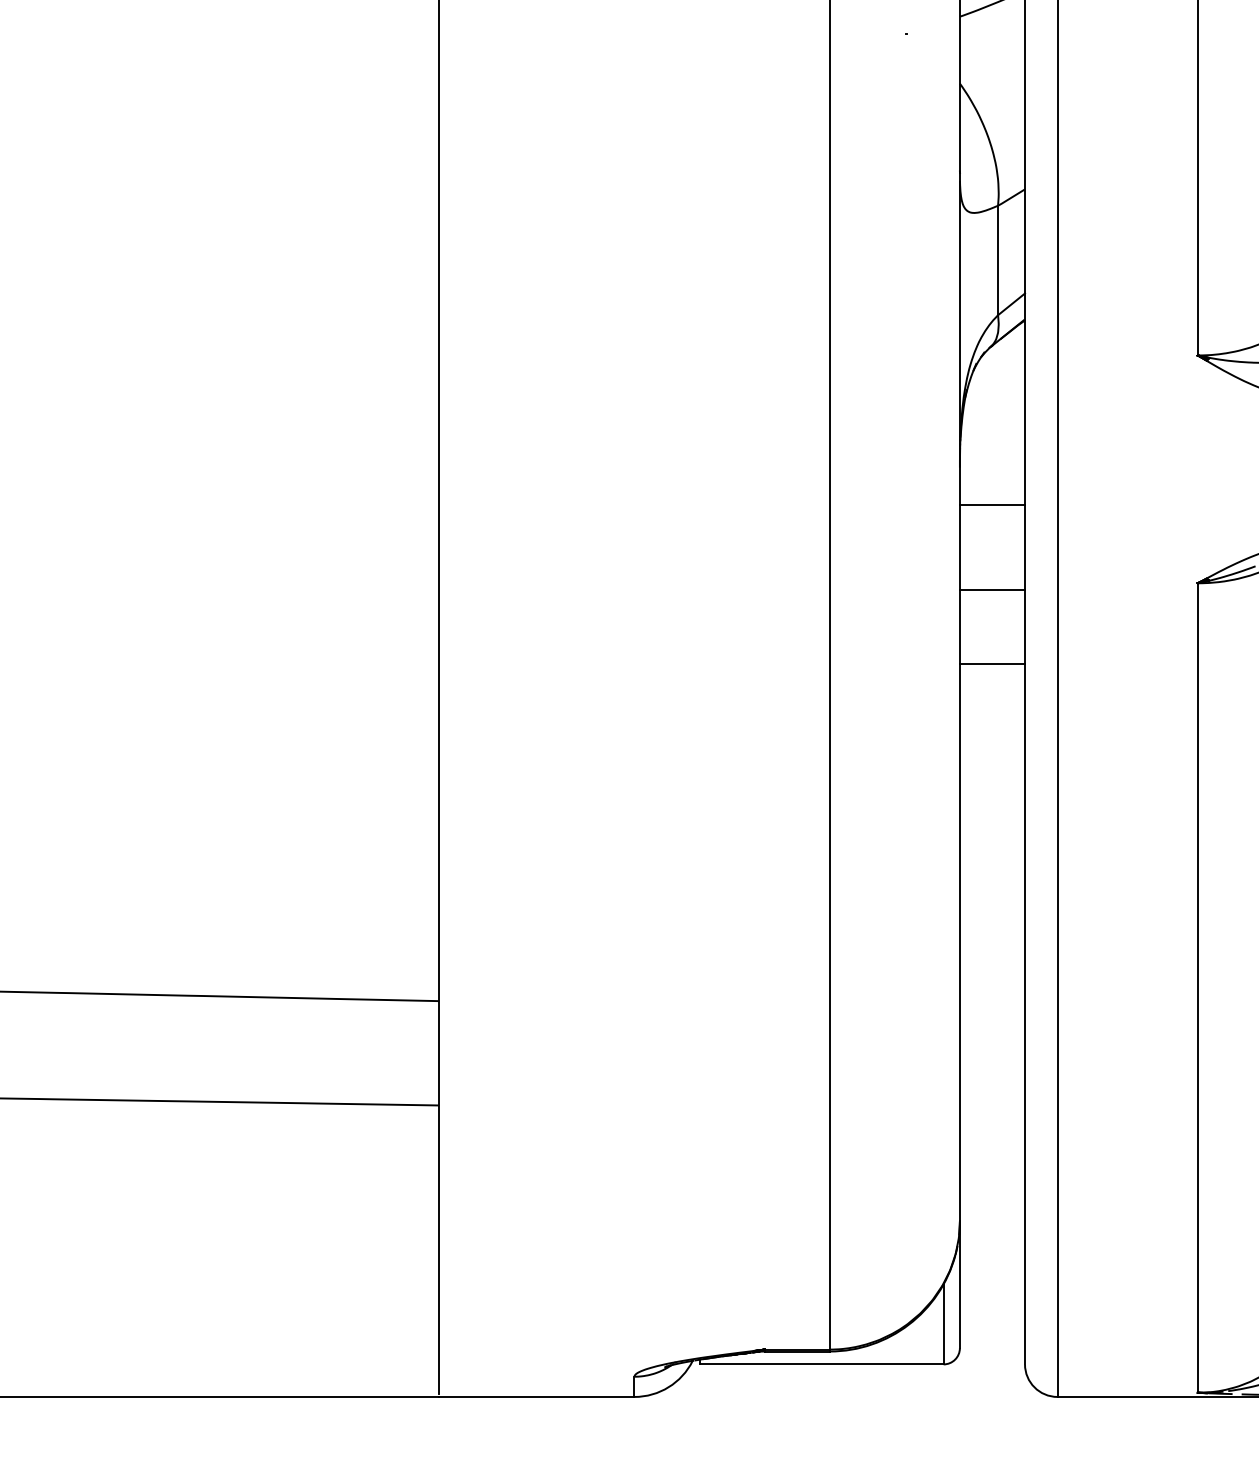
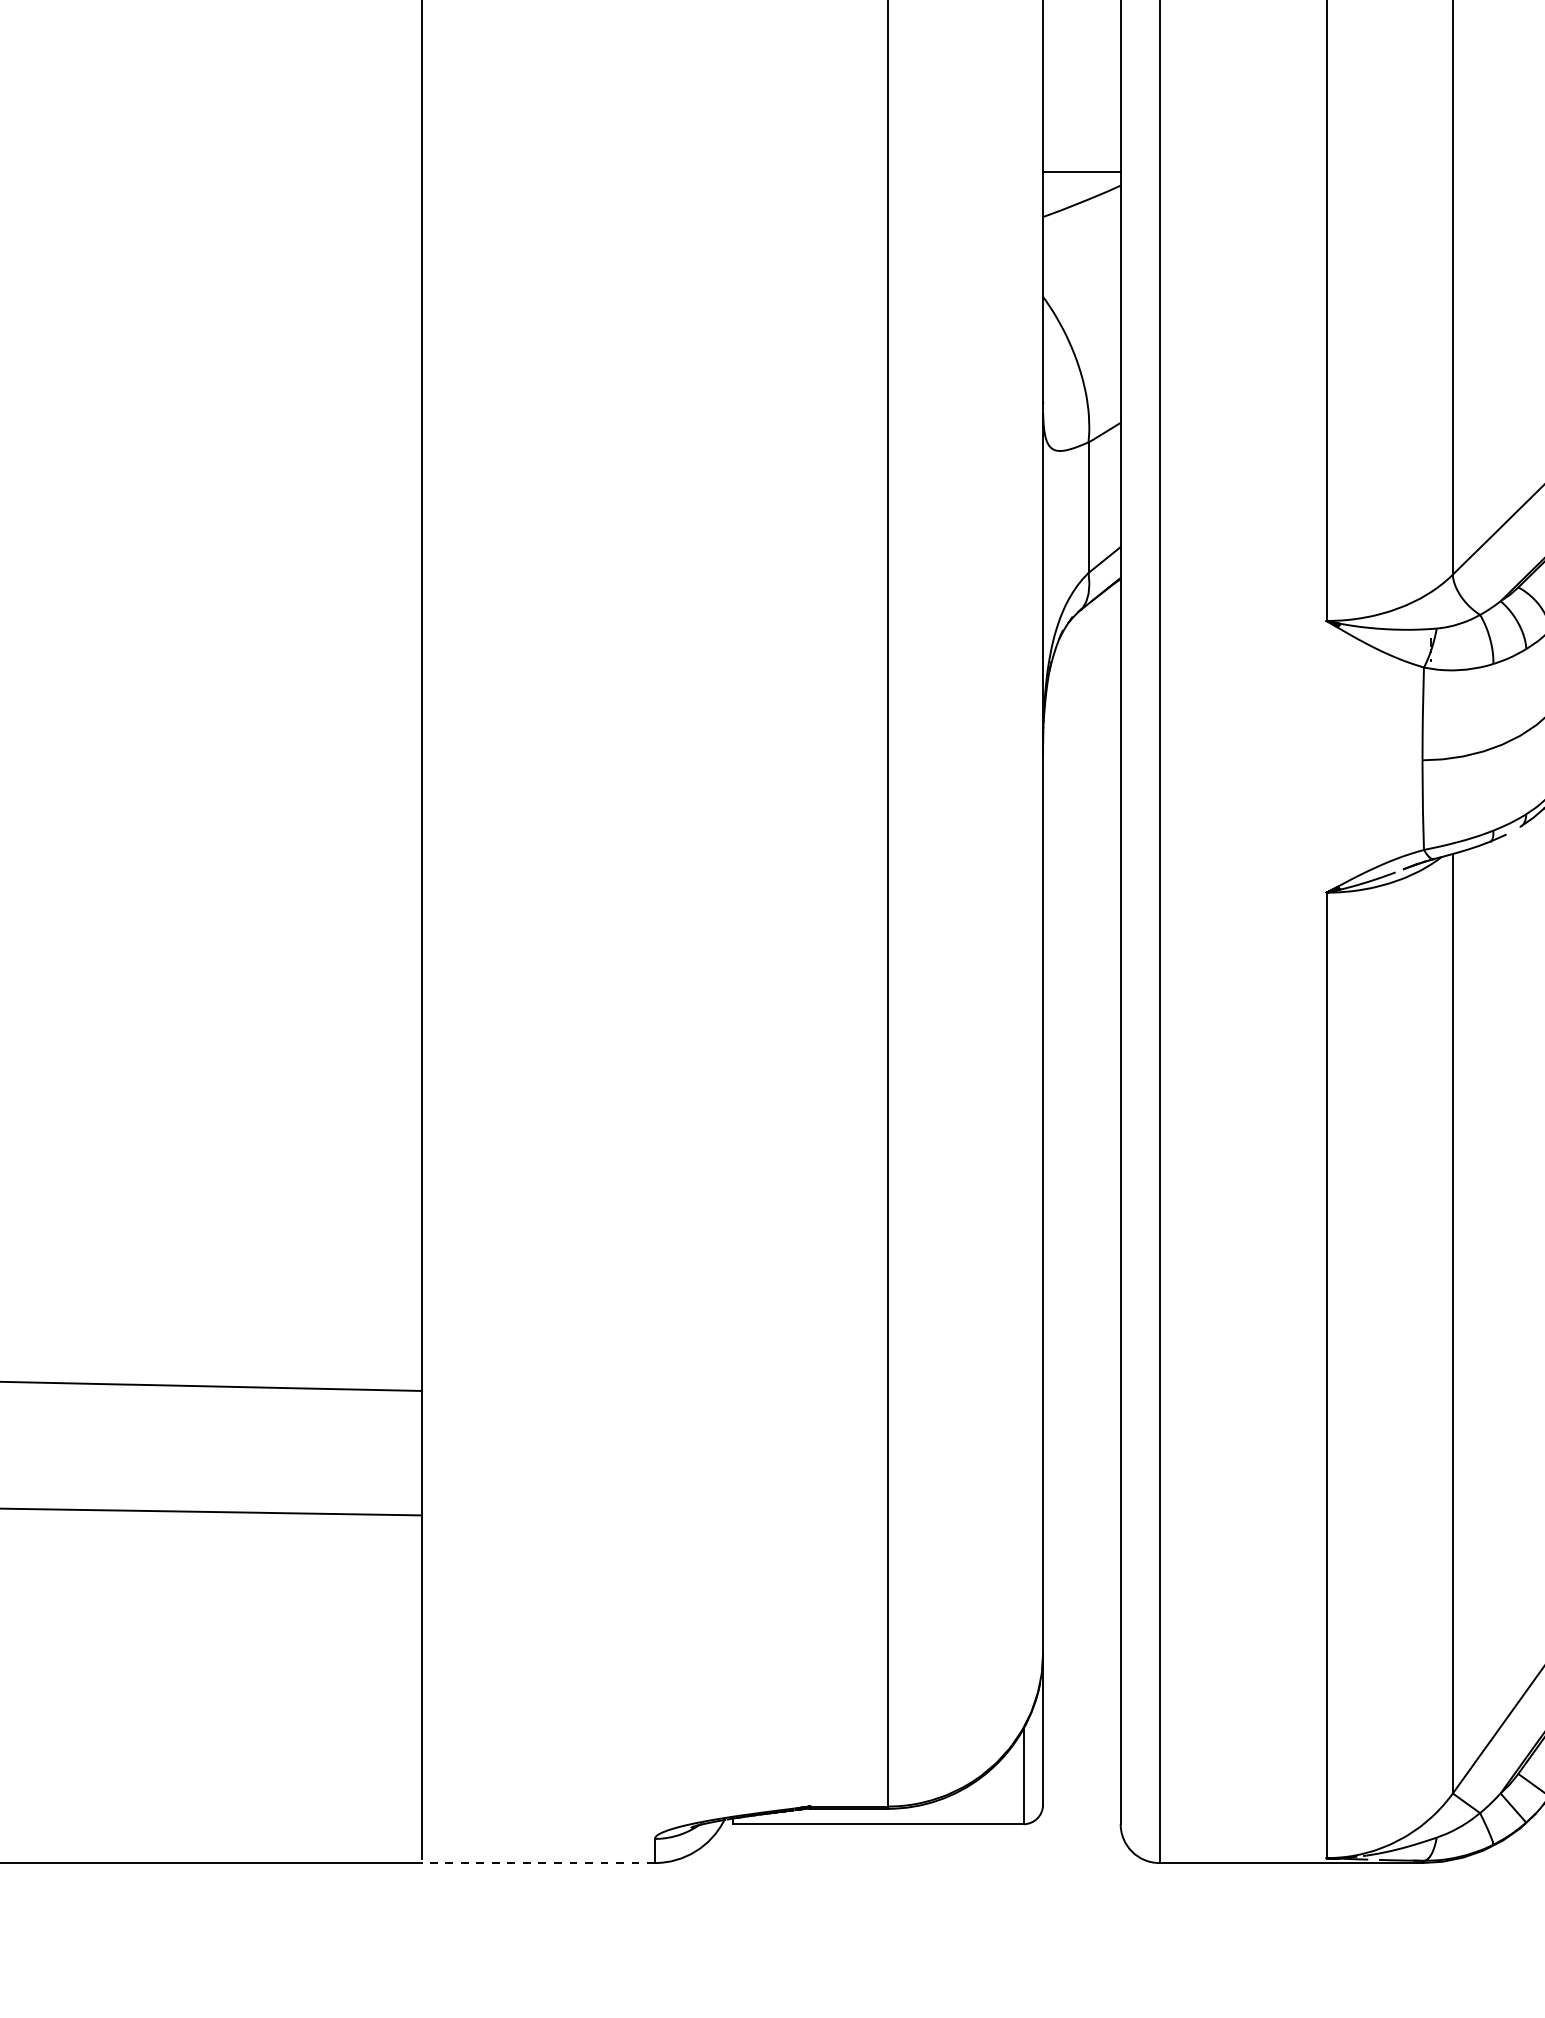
line: (992, 504) -> (1081, 798), removed
line: (992, 589) -> (1081, 900), removed
line: (992, 664) -> (1081, 989), removed
line: (536, 1397) -> (537, 1863), solid -> dashed

